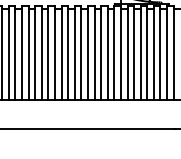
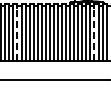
line: (28, 55) -> (17, 34), solid -> dashed
line: (153, 55) -> (94, 34), solid -> dashed

